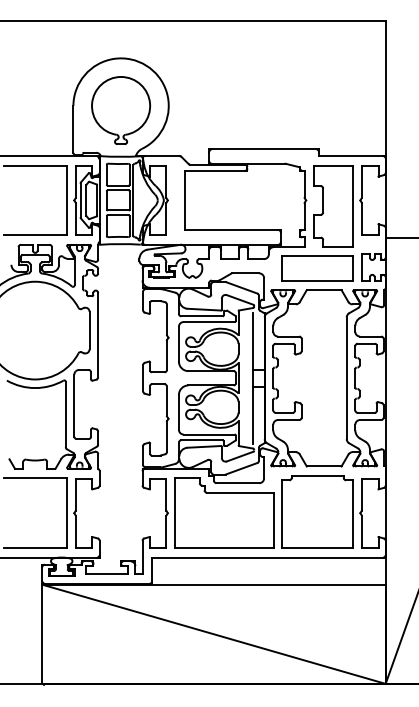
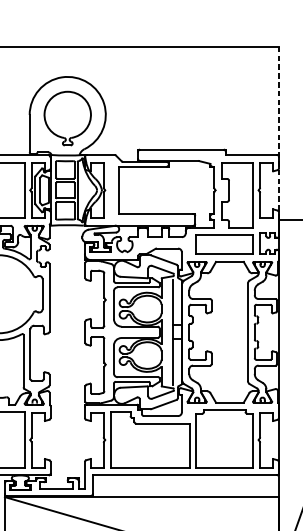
line: (385, 133) -> (278, 136), solid -> dashed

